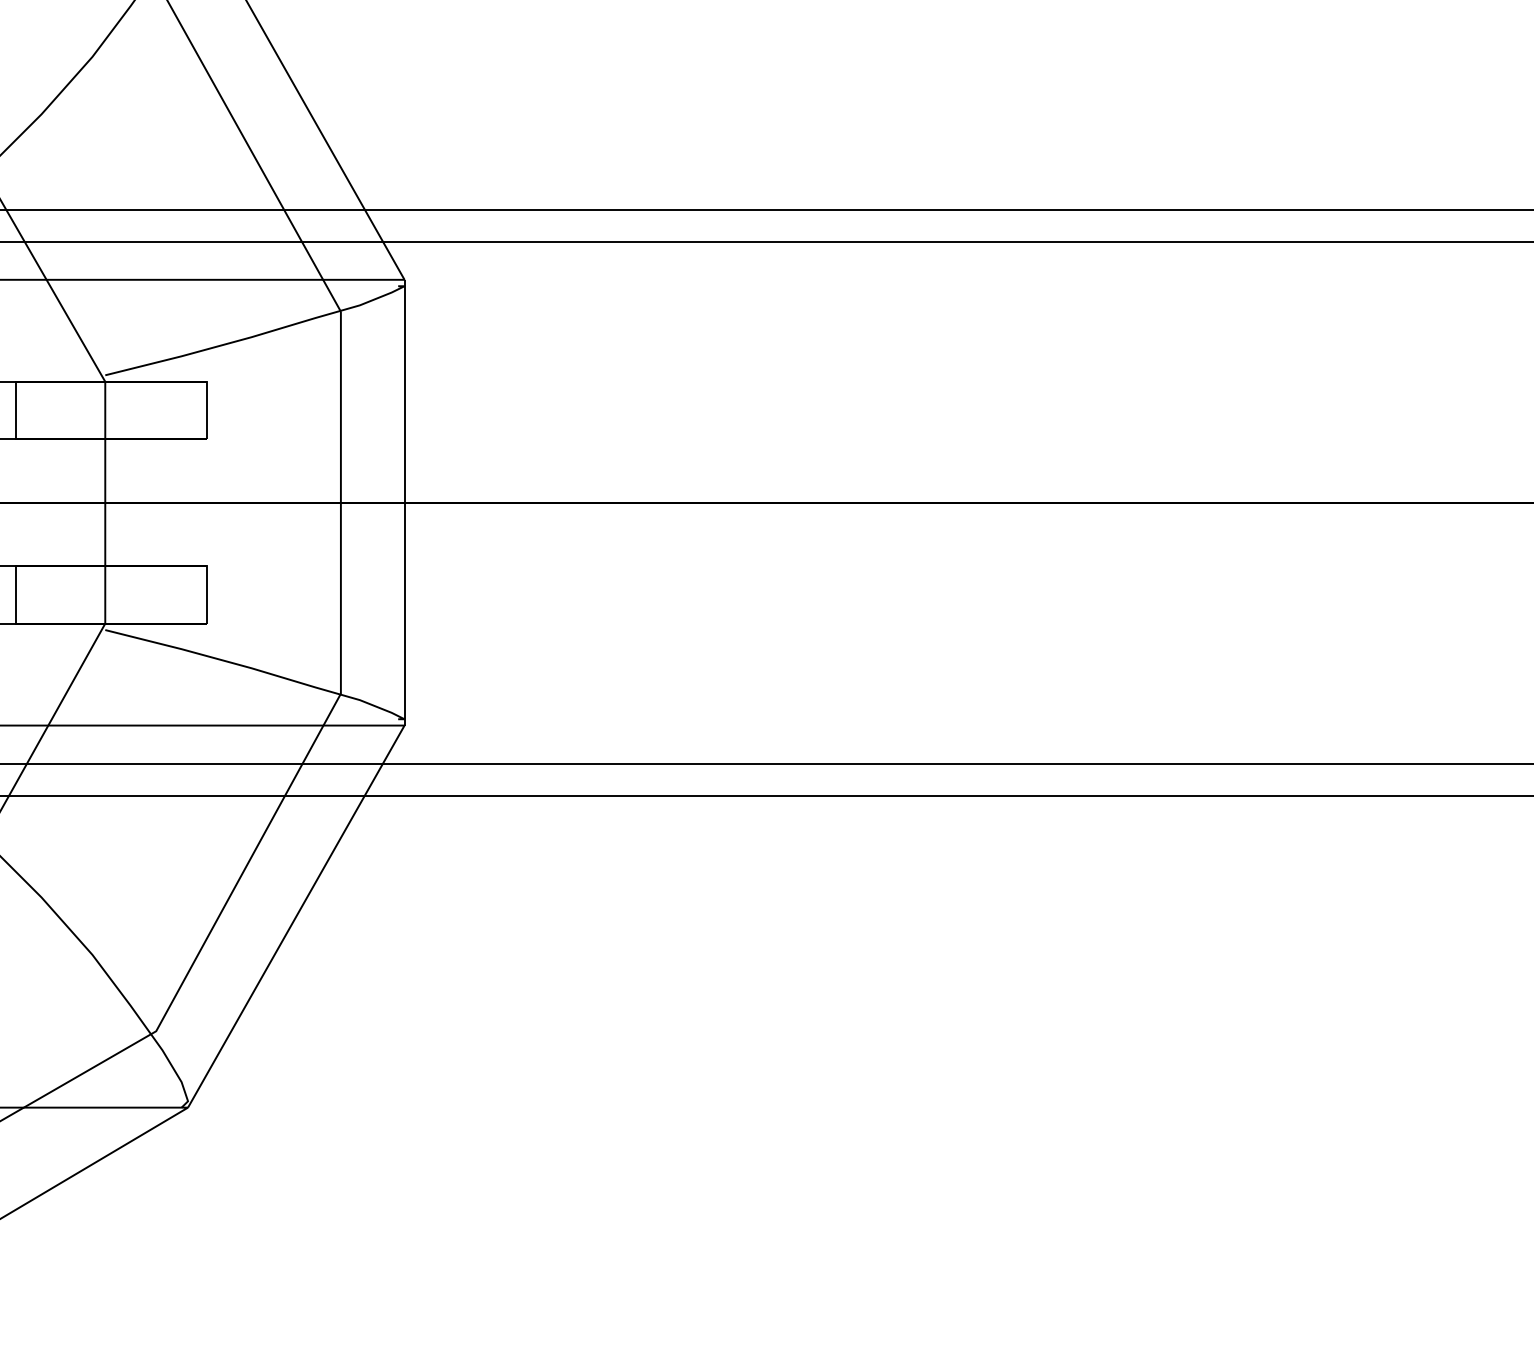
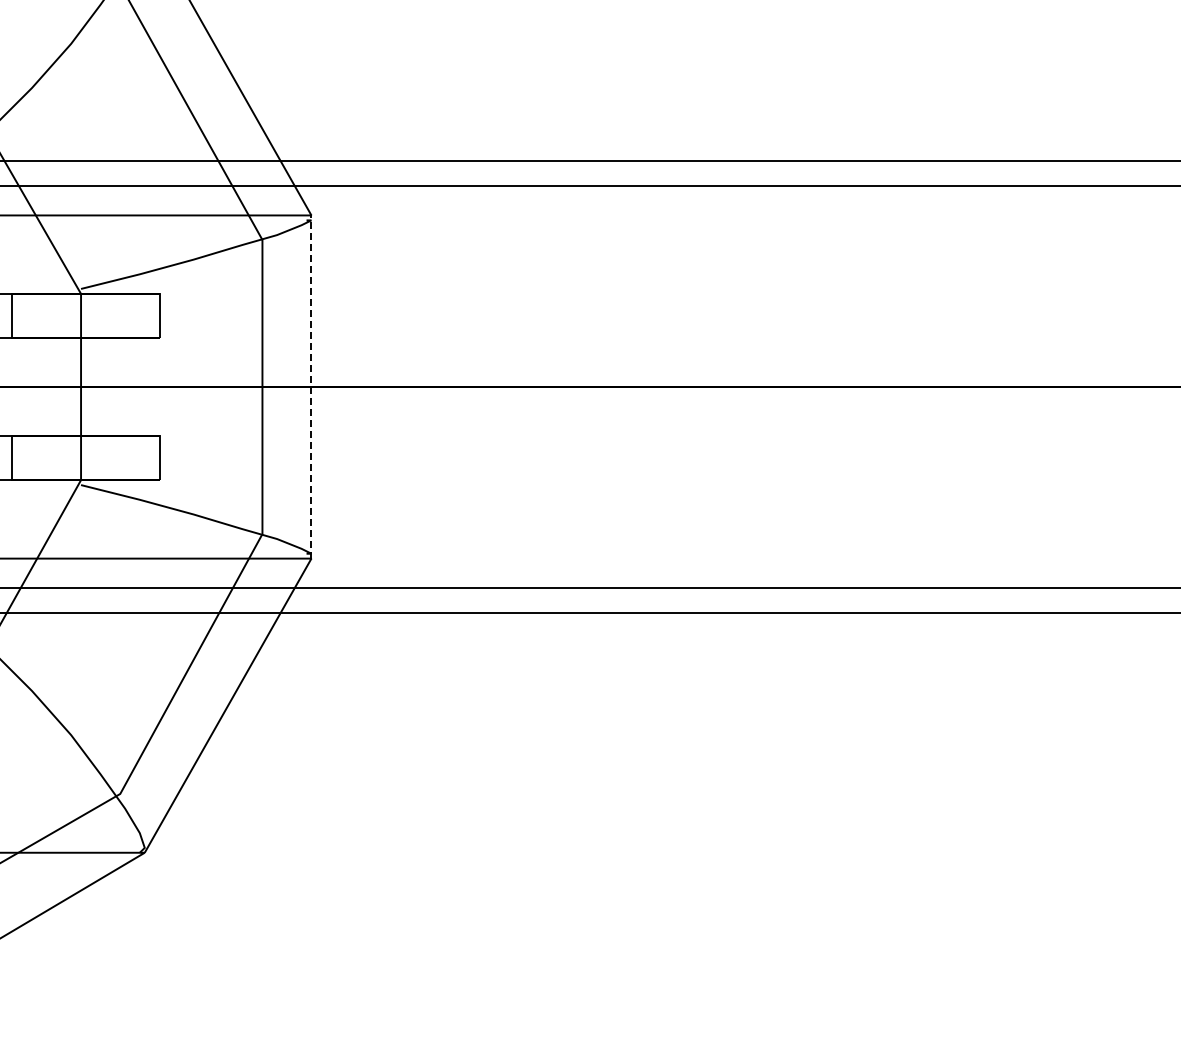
line: (404, 503) -> (311, 387), solid -> dashed

